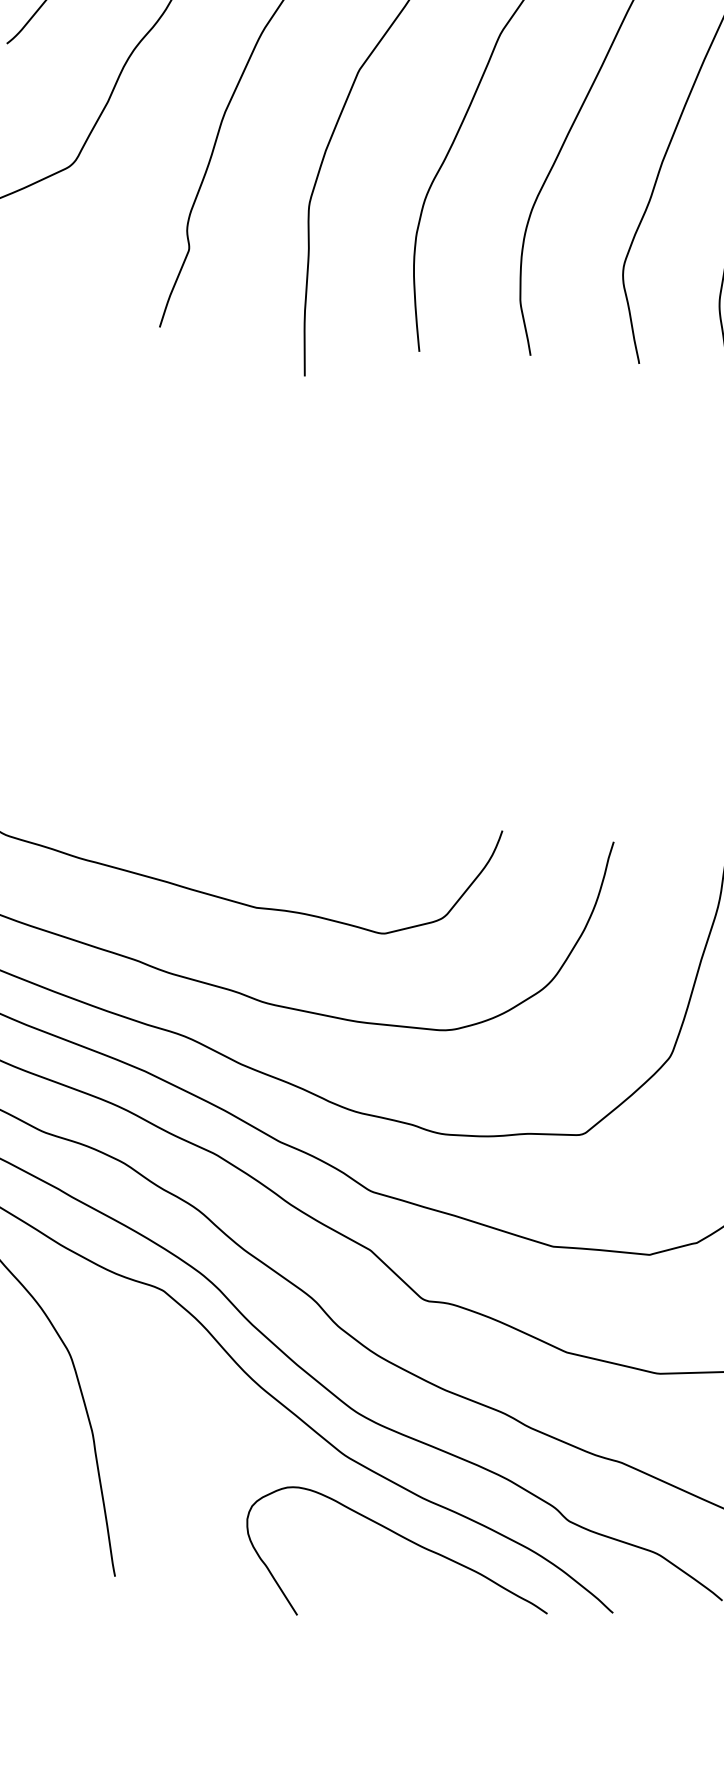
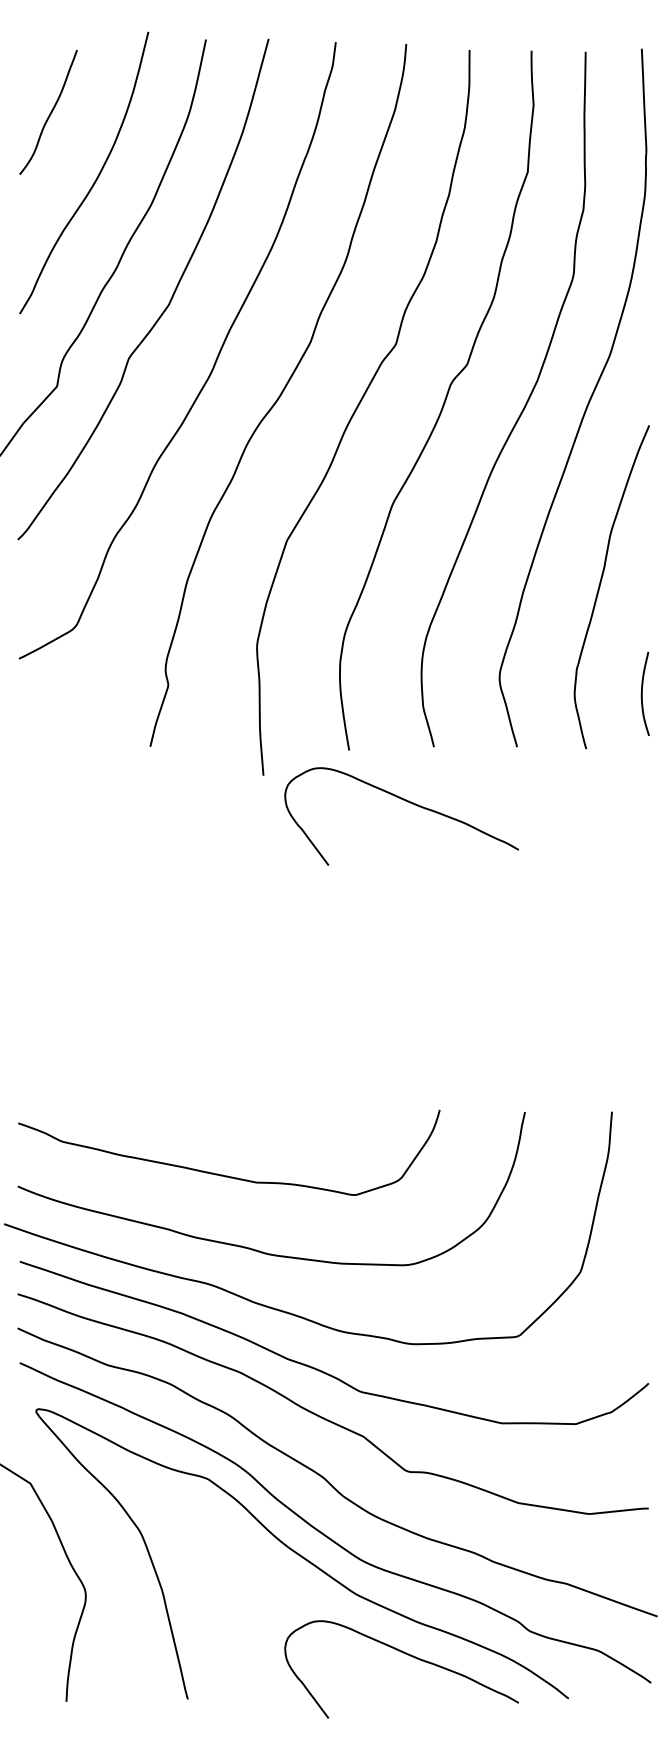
curve: (490, 425) -> (407, 802), added

